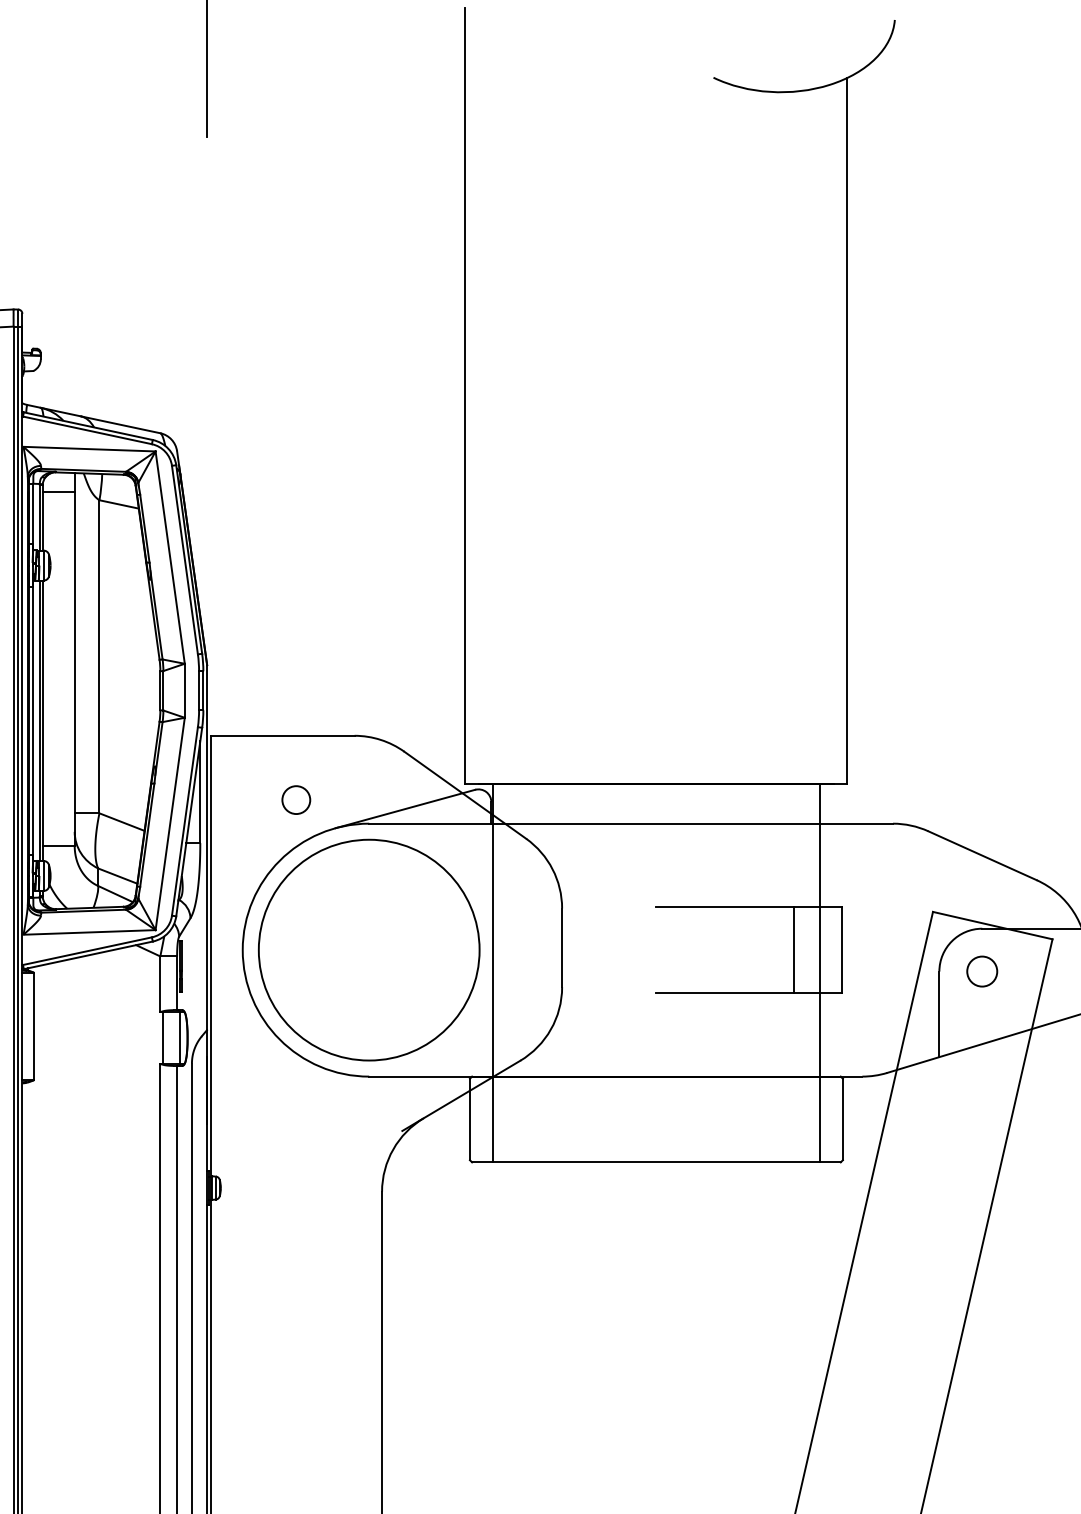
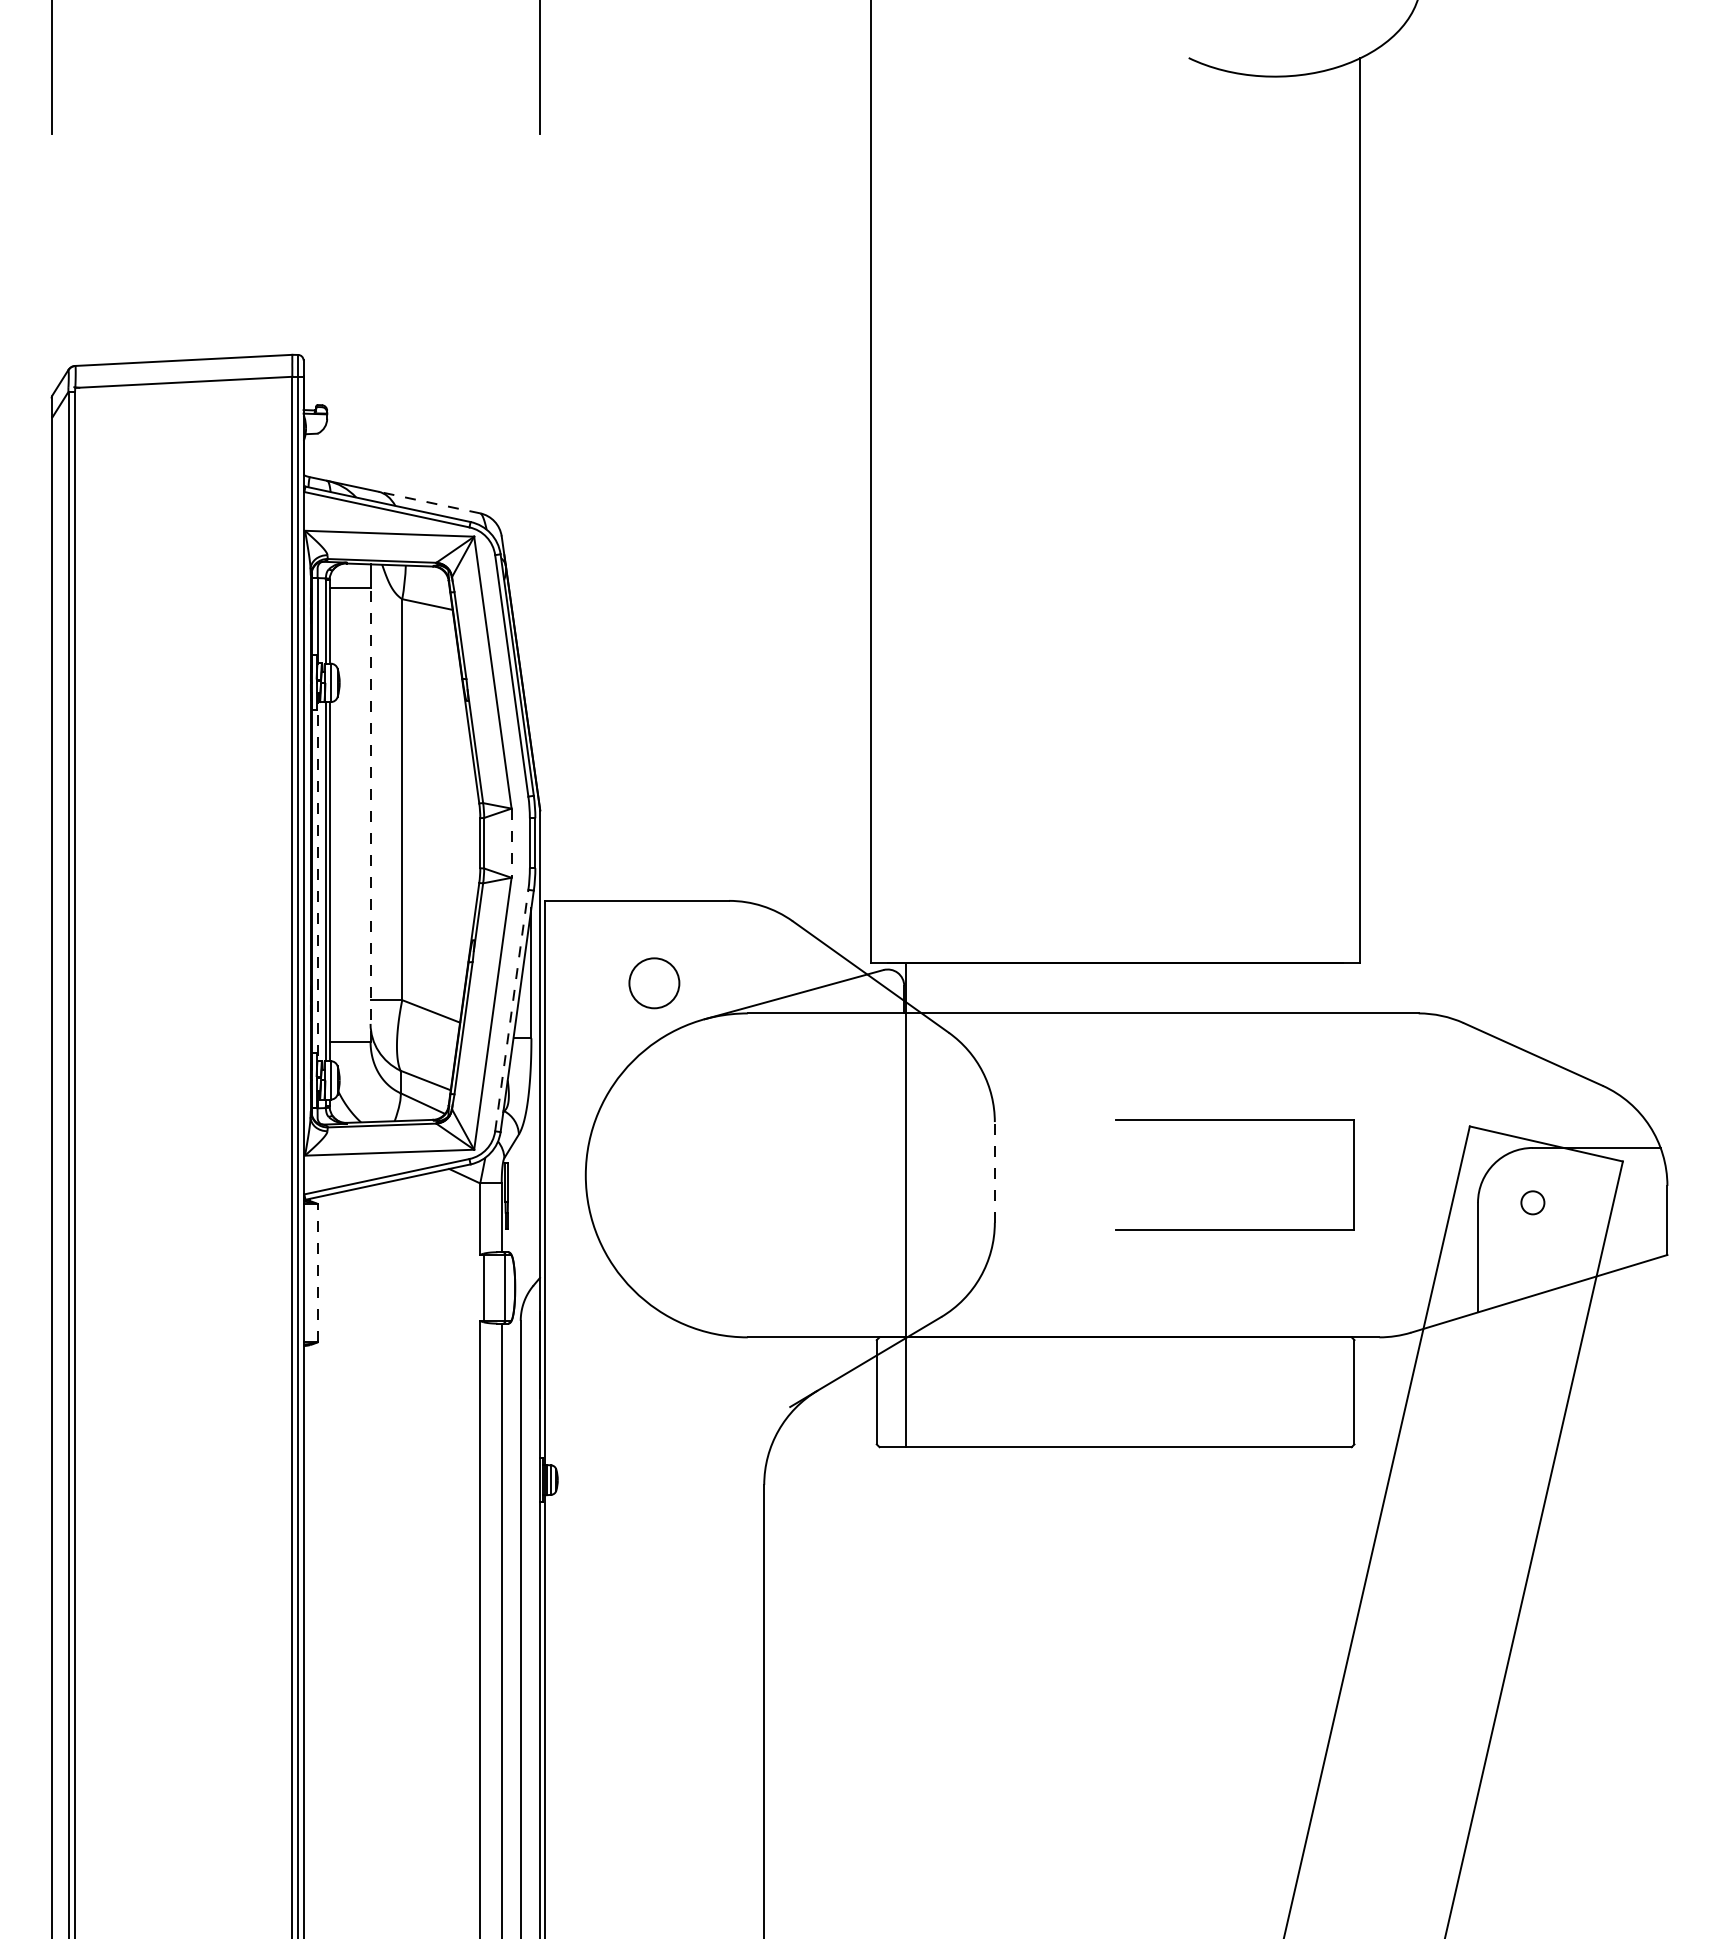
line: (120, 424) -> (429, 502), solid -> dashed
line: (74, 668) -> (370, 814), solid -> dashed
line: (184, 691) -> (511, 843), solid -> dashed
line: (33, 717) -> (317, 877), solid -> dashed
circle: (296, 799) -> (654, 982), size x1.4
line: (184, 821) -> (511, 1010), solid -> dashed
line: (561, 947) -> (994, 1171), solid -> dashed
circle: (369, 950) -> (747, 1175), removed
line: (793, 950) -> (1291, 1175), removed
circle: (981, 971) -> (1532, 1202), size x0.6
line: (820, 973) -> (1325, 1205), removed
line: (34, 1026) -> (318, 1273), solid -> dashed

